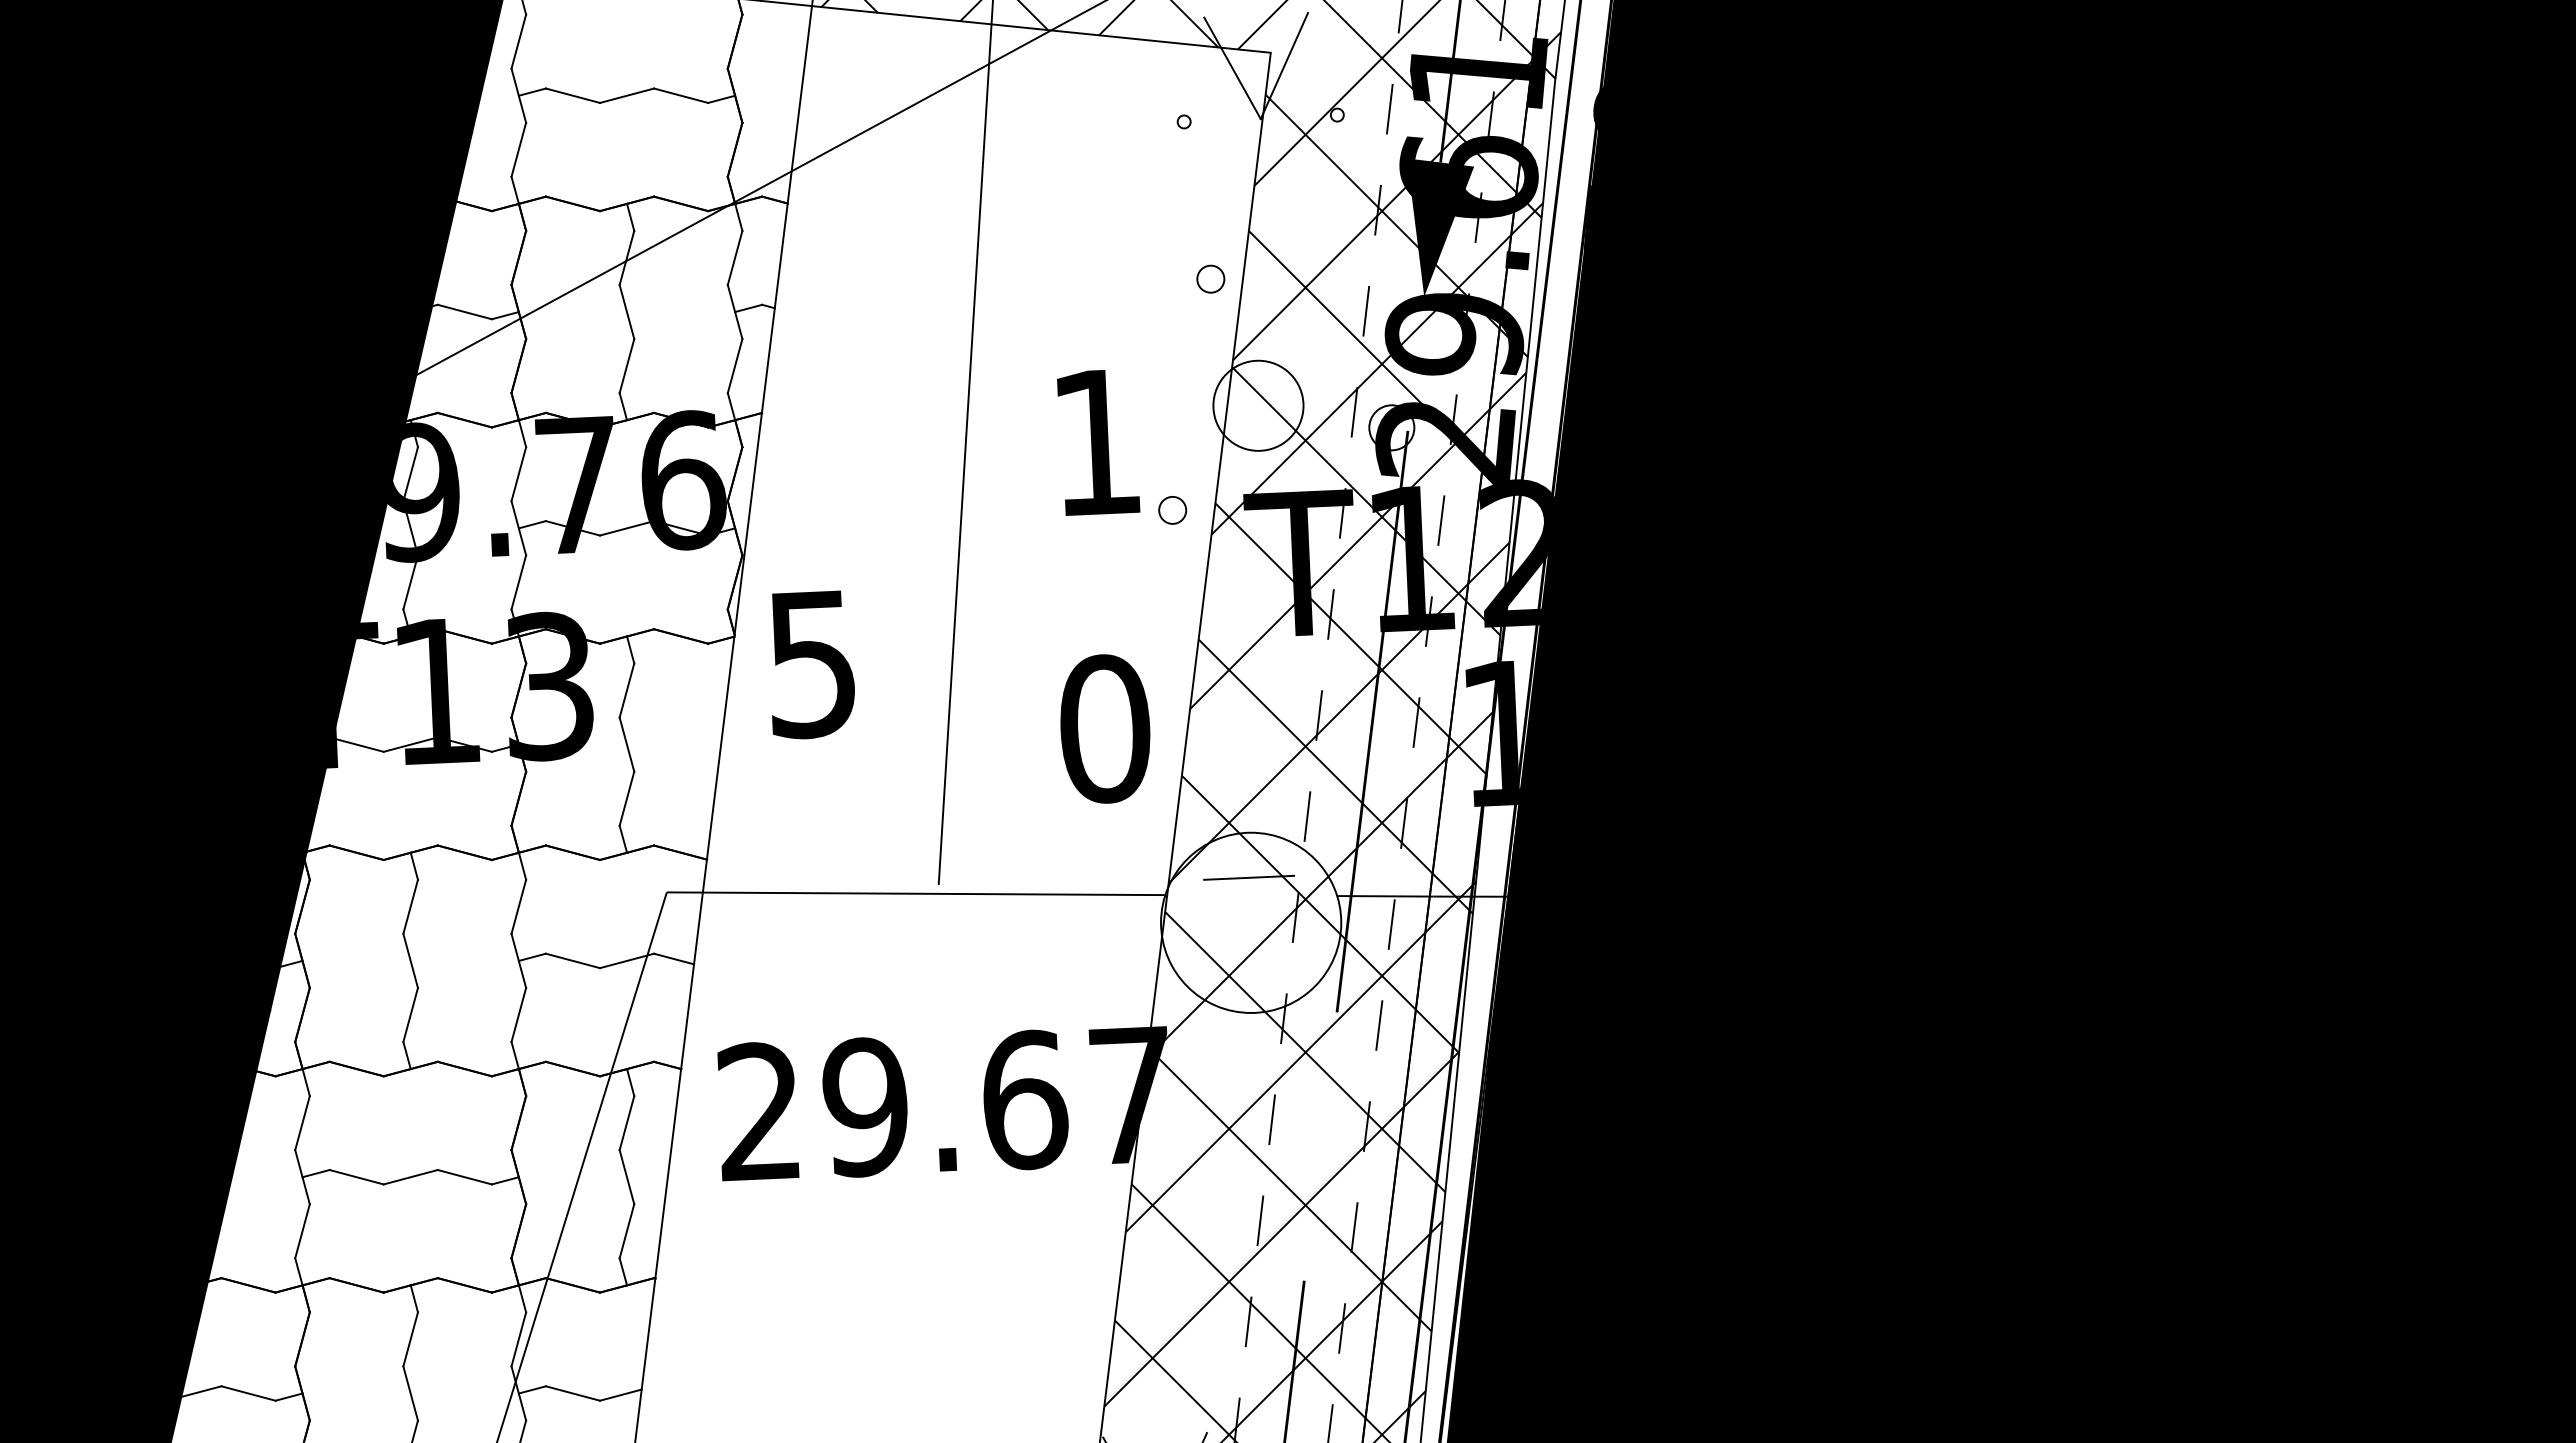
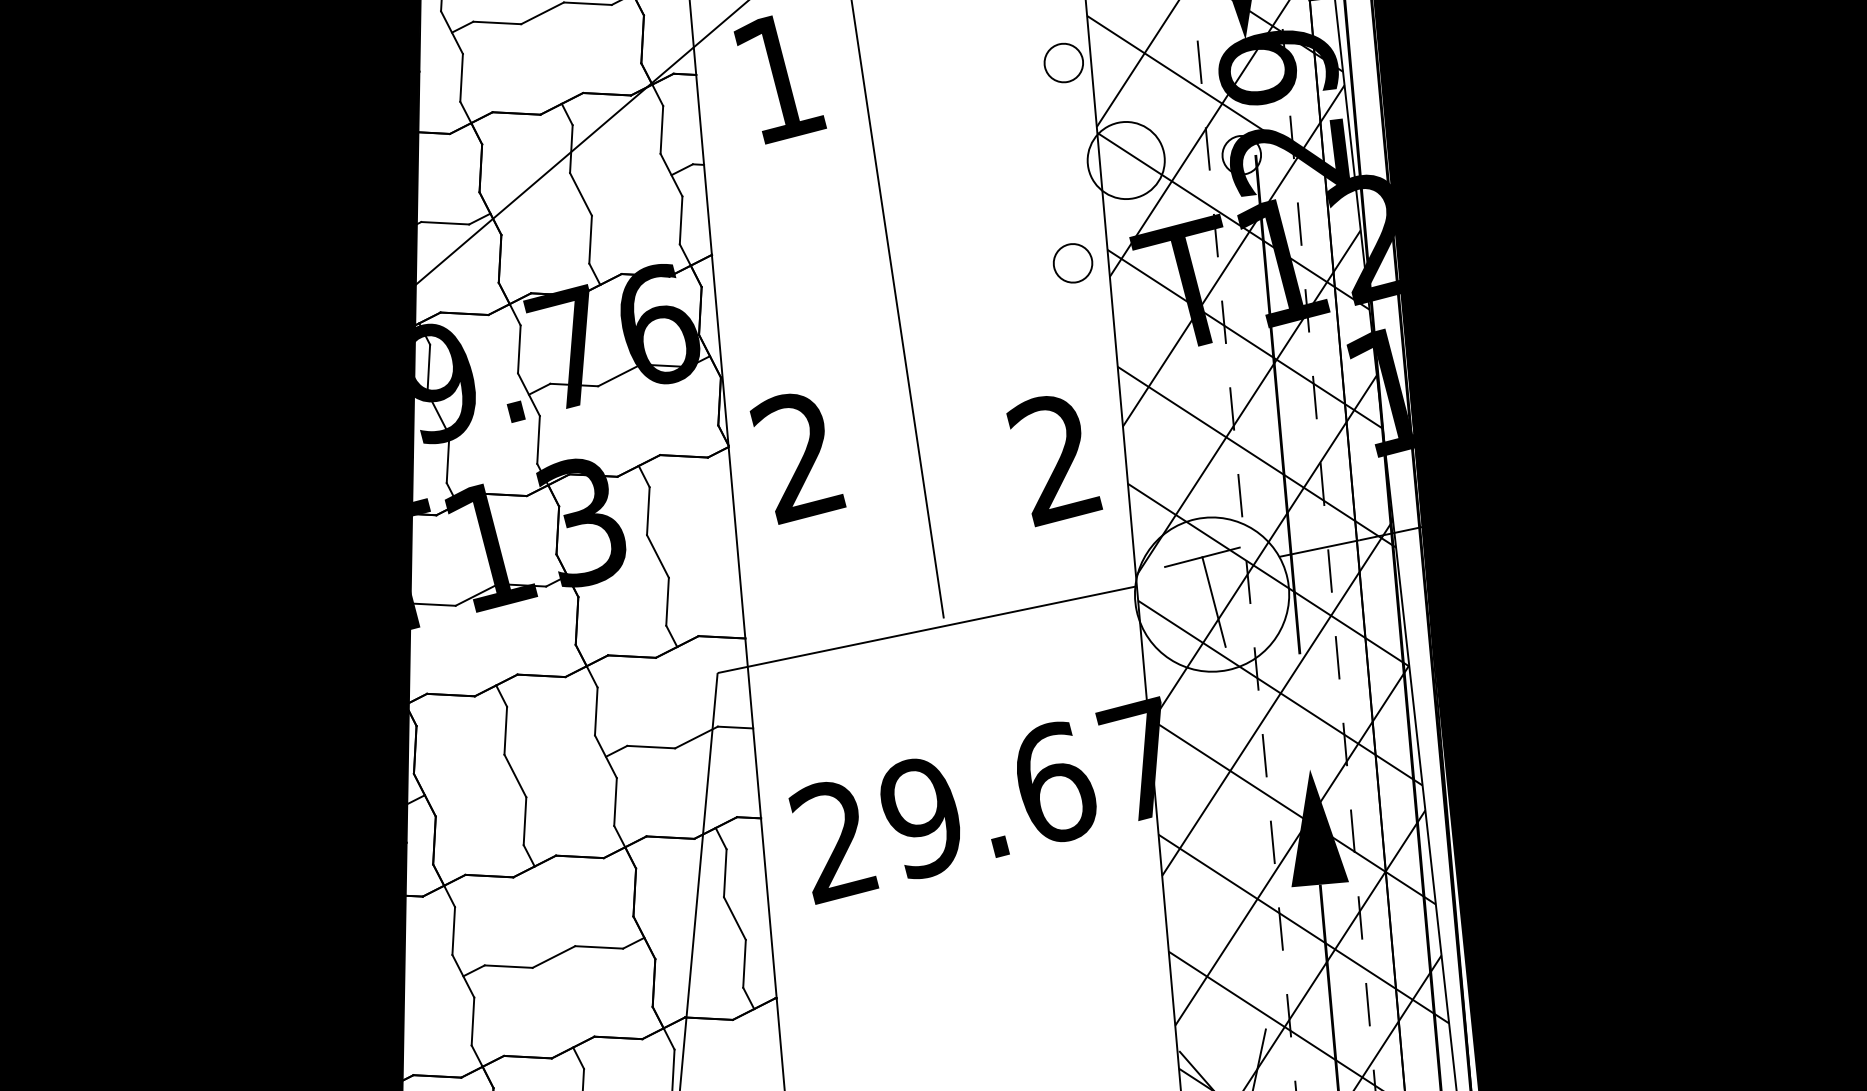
circle: (1210, 278) -> (1063, 62), size x1.67
text: (1098, 442) -> (779, 77), moved
circle: (1172, 509) -> (1072, 262), size x1.67
text: (810, 664) -> (797, 456), 5 -> 2
text: (1104, 728) -> (1054, 458), 0 -> 2
line: (1251, 931) -> (1213, 601), added
fill: (1303, 1215) -> (1307, 830), added

